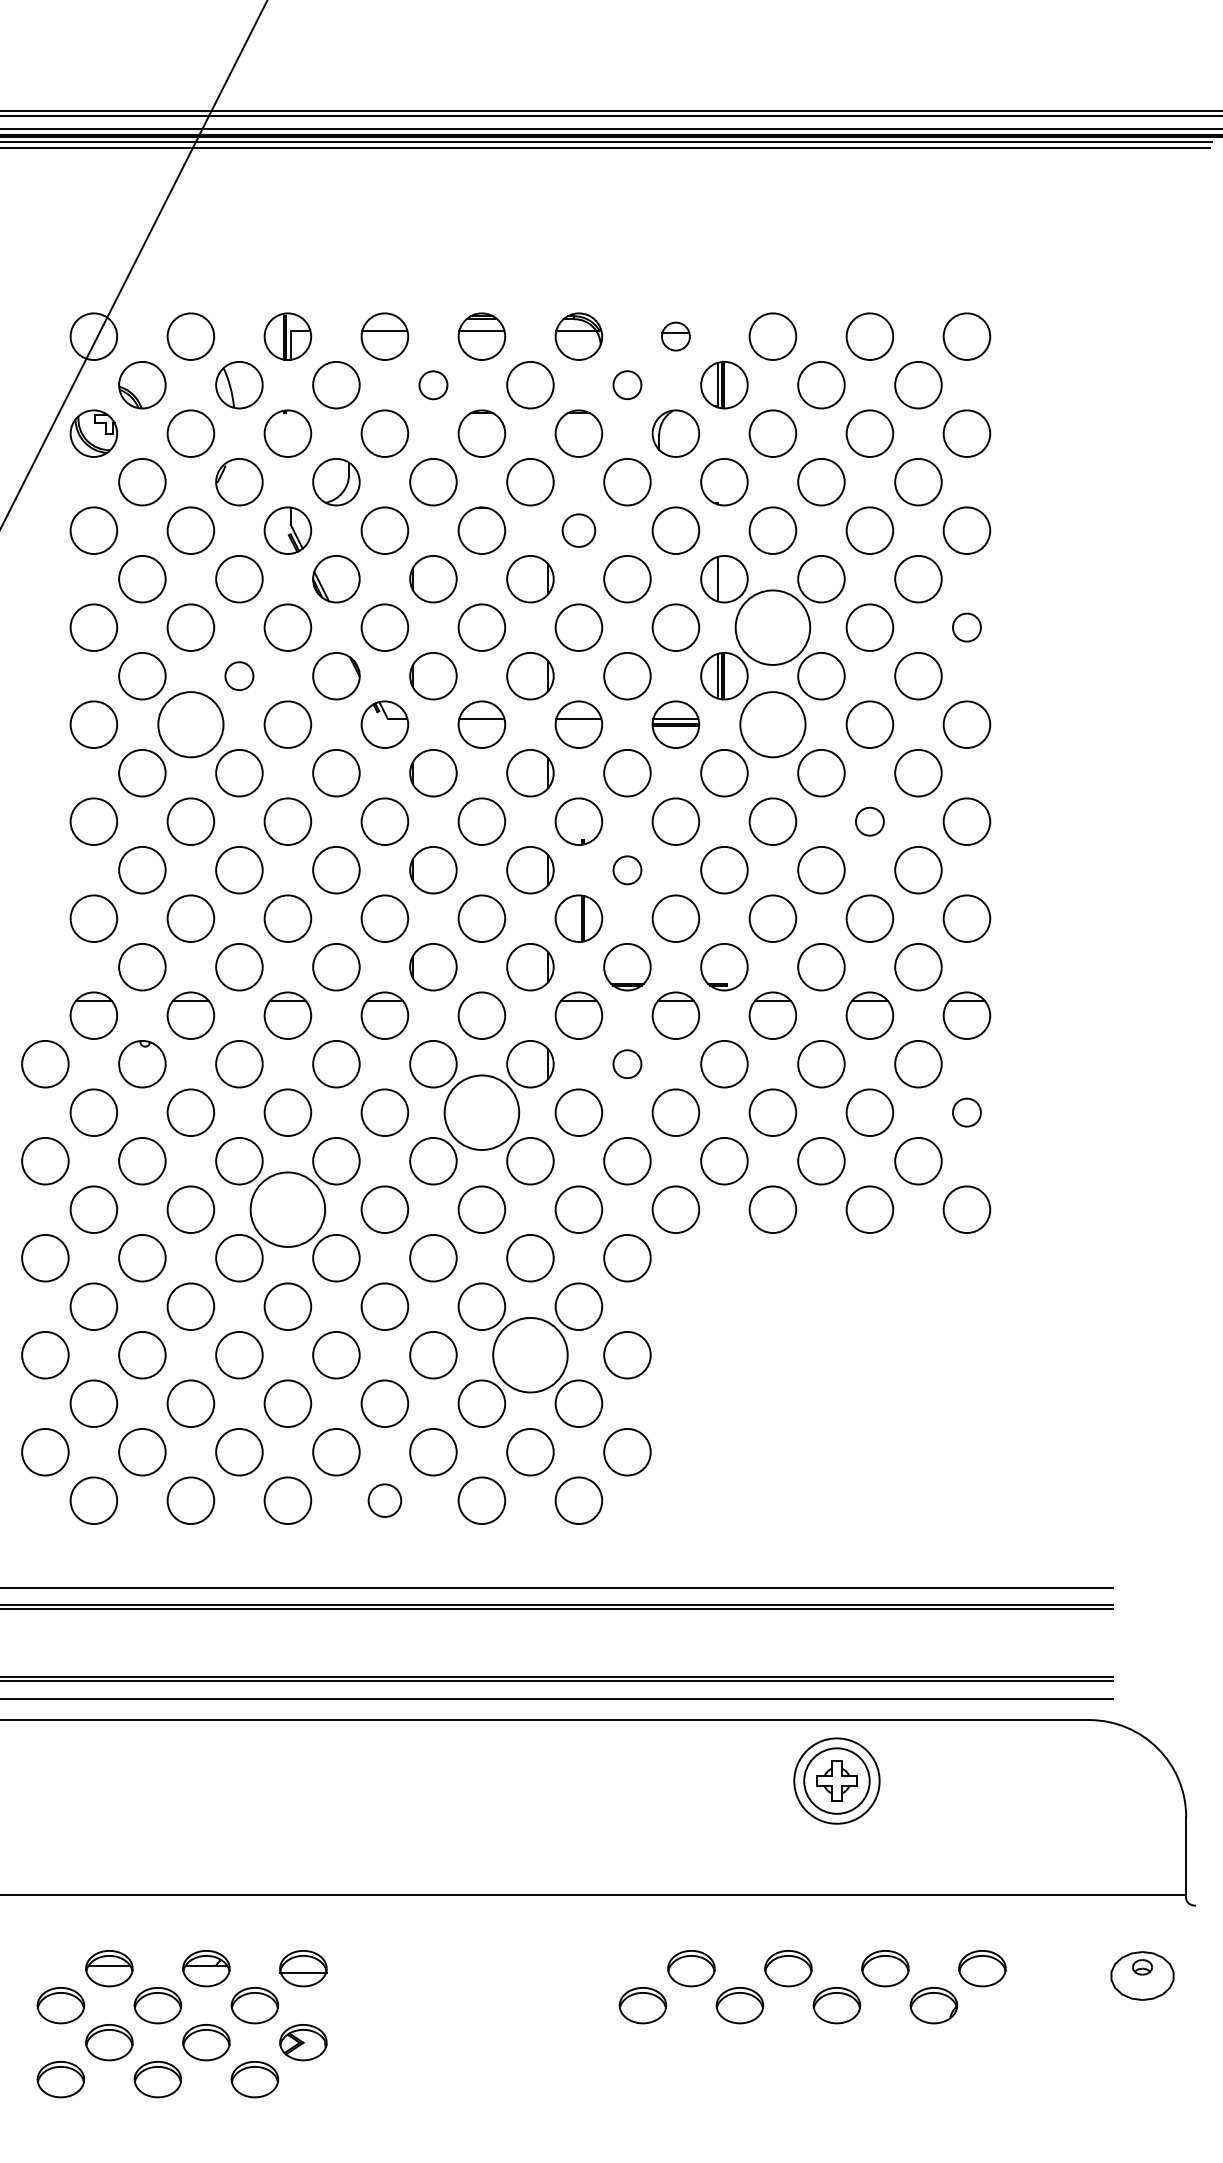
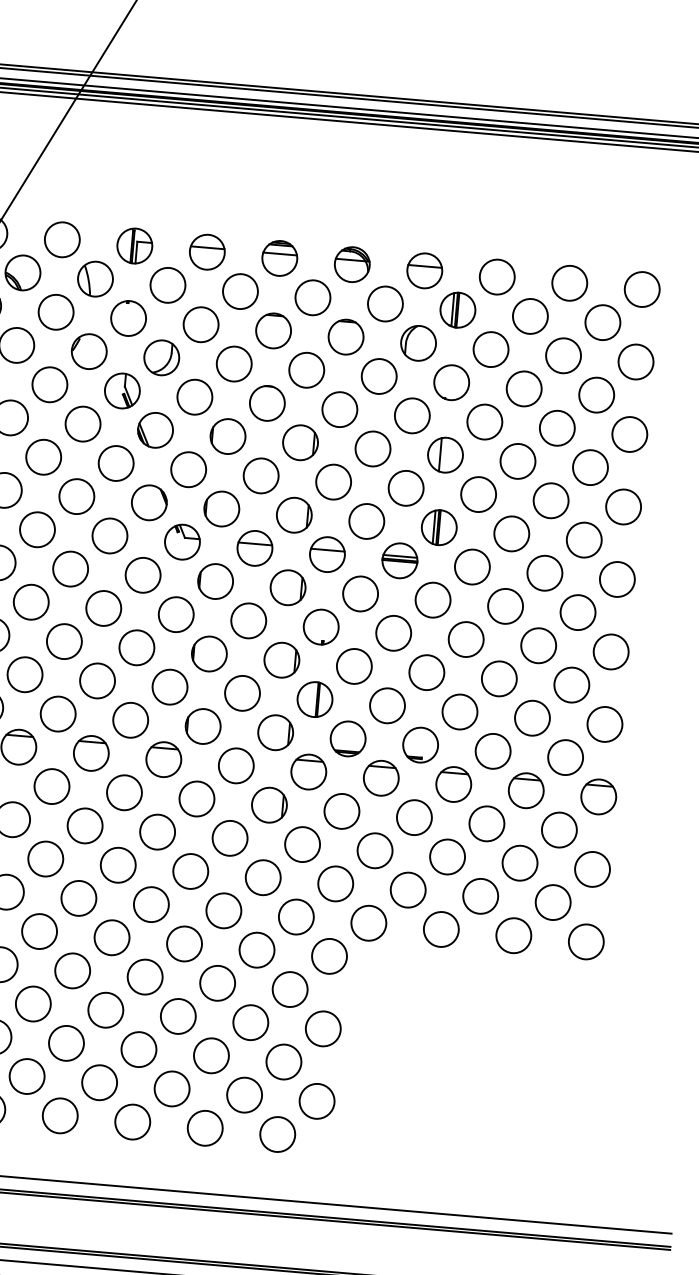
part: (675, 336) -> (424, 270), size x1.67
circle: (627, 384) -> (385, 303), size x1.67
circle: (433, 385) -> (240, 291), size x1.67
circle: (578, 530) -> (339, 409), size x1.43
circle: (772, 627) -> (478, 494), size x0.62
circle: (966, 627) -> (623, 506), size x1.67
circle: (239, 675) -> (76, 496), size x1.67
circle: (190, 724) -> (37, 529), size x0.71
circle: (772, 724) -> (472, 566), size x0.71
circle: (869, 821) -> (538, 645), size x1.67
circle: (627, 870) -> (354, 666), size x1.67
circle: (627, 1063) -> (342, 810), size x1.67
circle: (481, 1112) -> (229, 838), size x0.62
circle: (966, 1112) -> (592, 869), size x1.67
circle: (287, 1209) -> (78, 898), size x0.62
circle: (530, 1354) -> (250, 1022), size x0.62
circle: (384, 1500) -> (132, 1121), size x1.43

